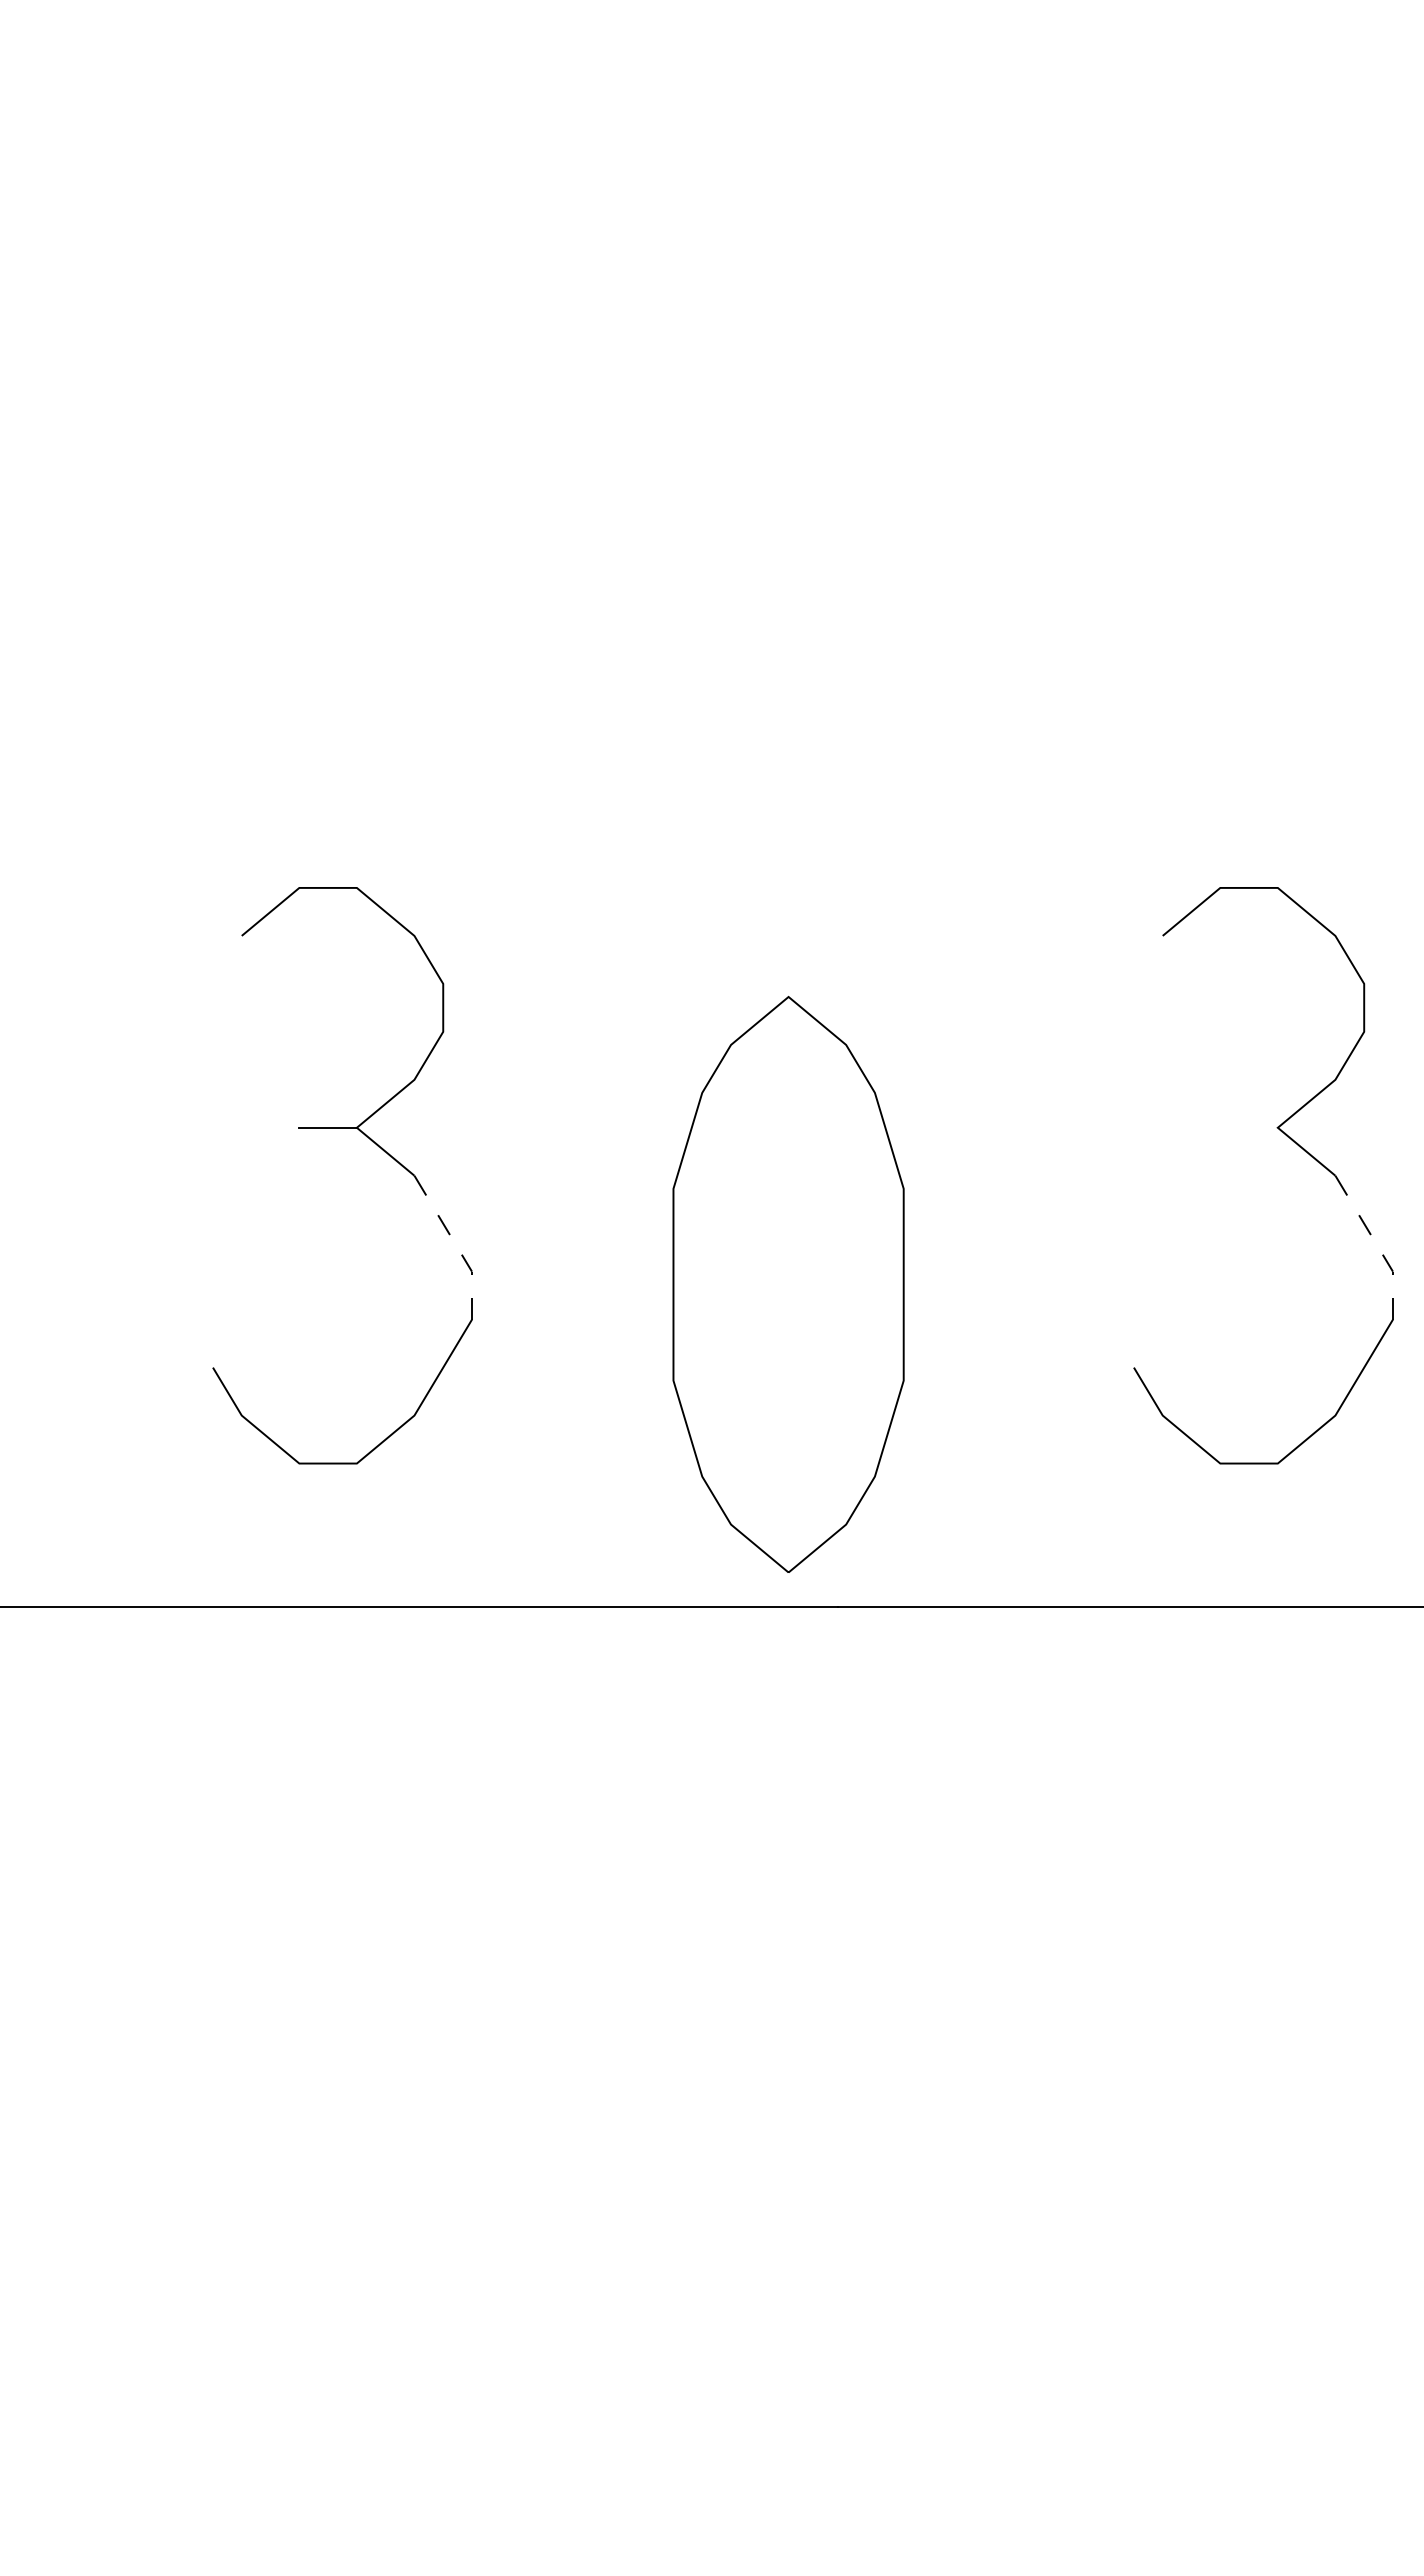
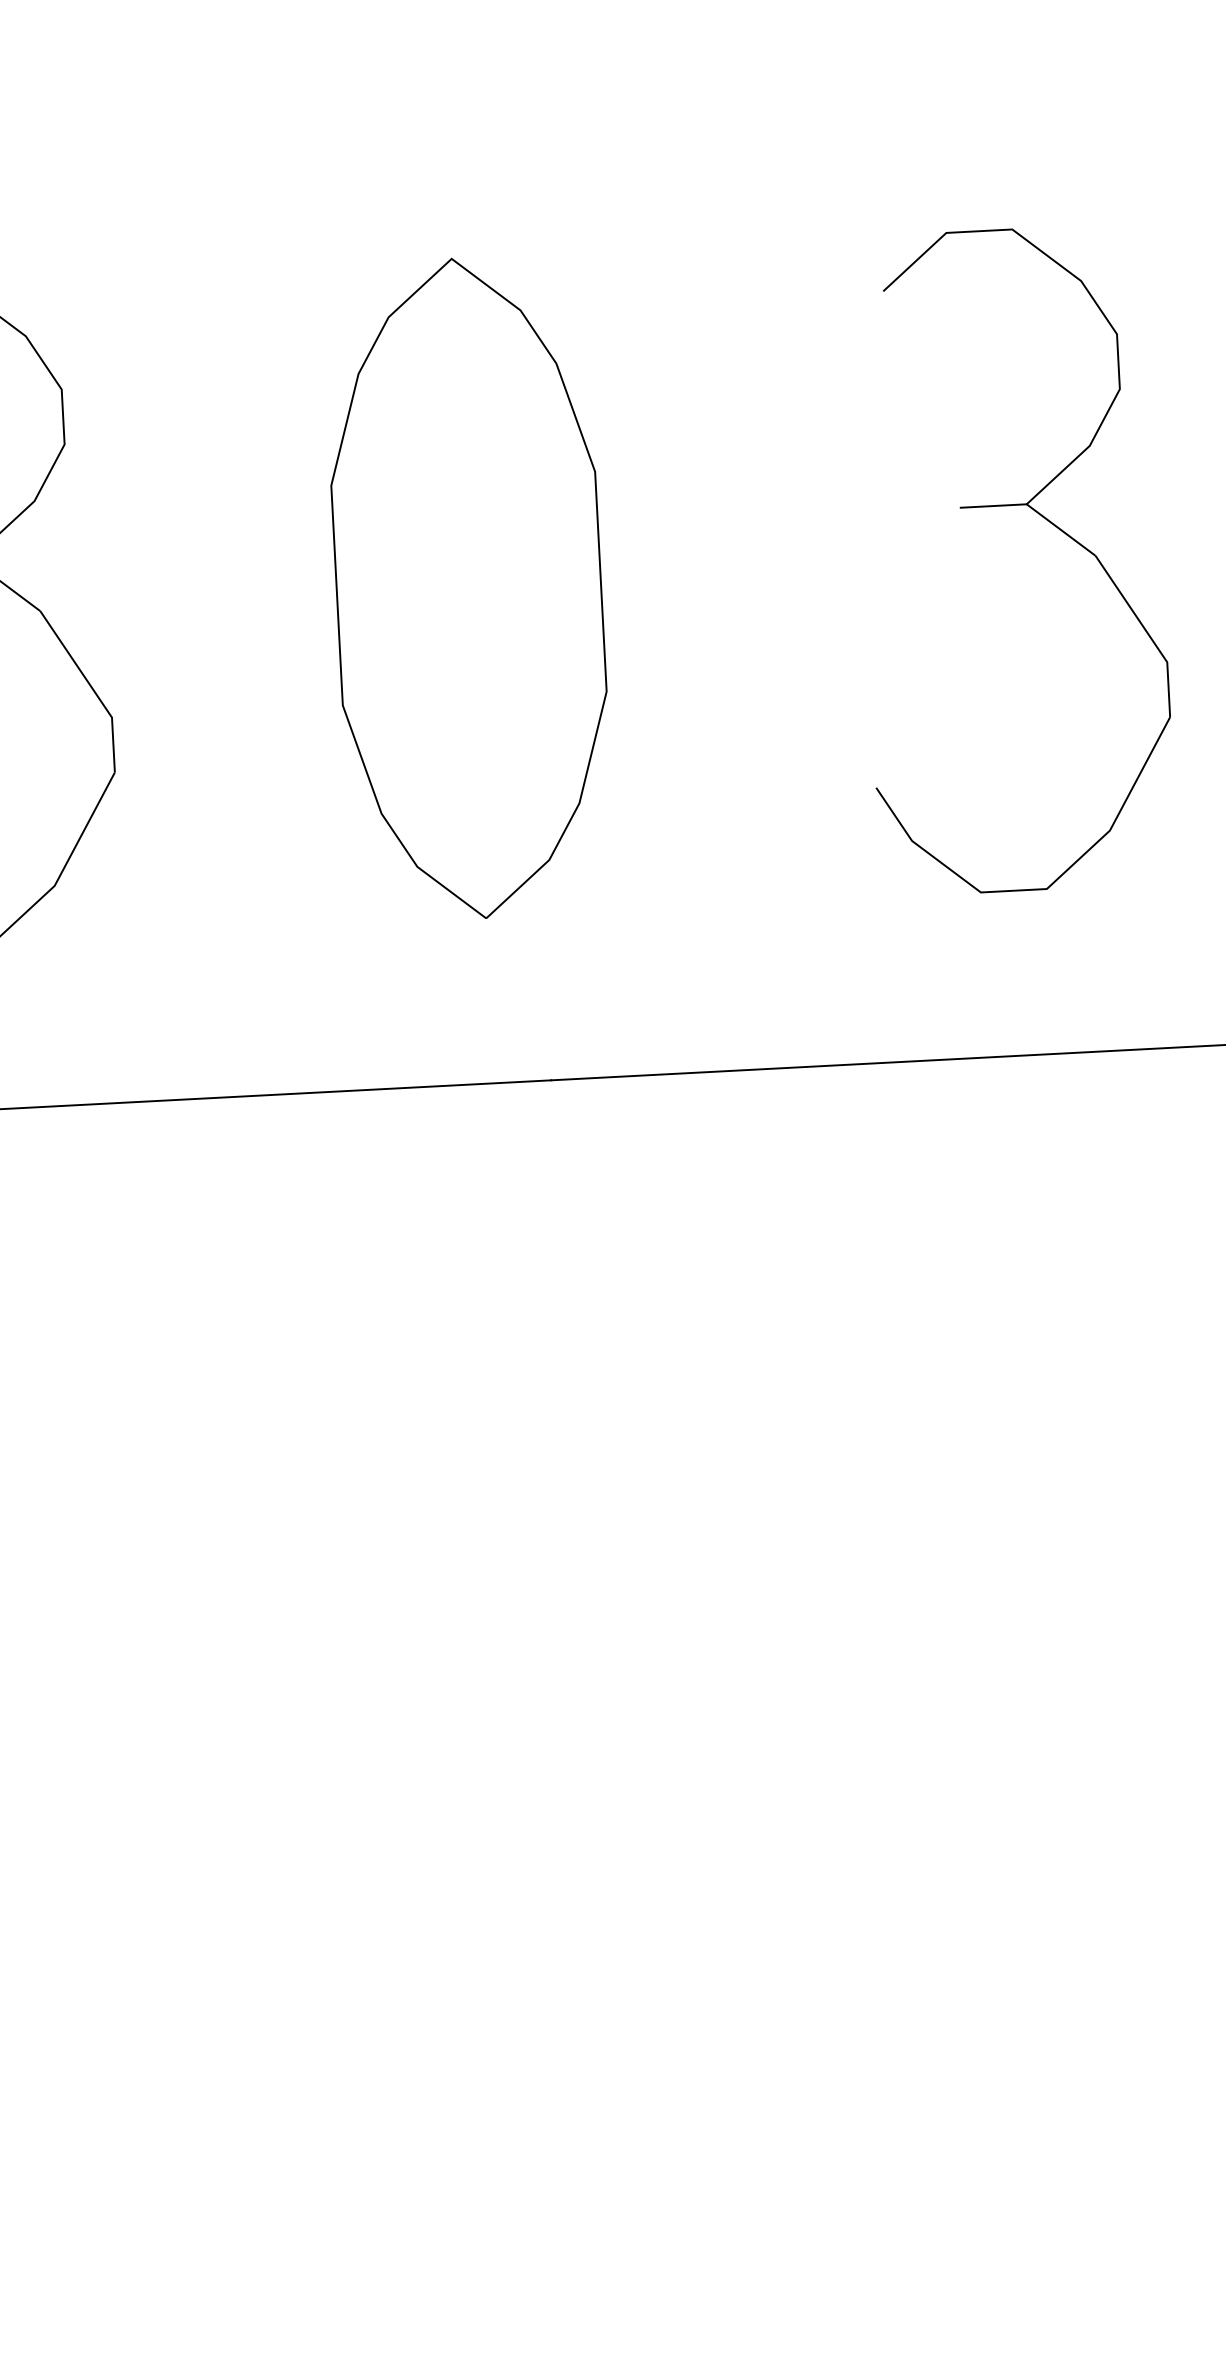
line: (1248, 1127) -> (993, 505), added
line: (456, 1245) -> (92, 688), dashed -> solid
line: (1377, 1245) -> (1147, 633), dashed -> solid
part: (788, 1284) -> (468, 588), moved

